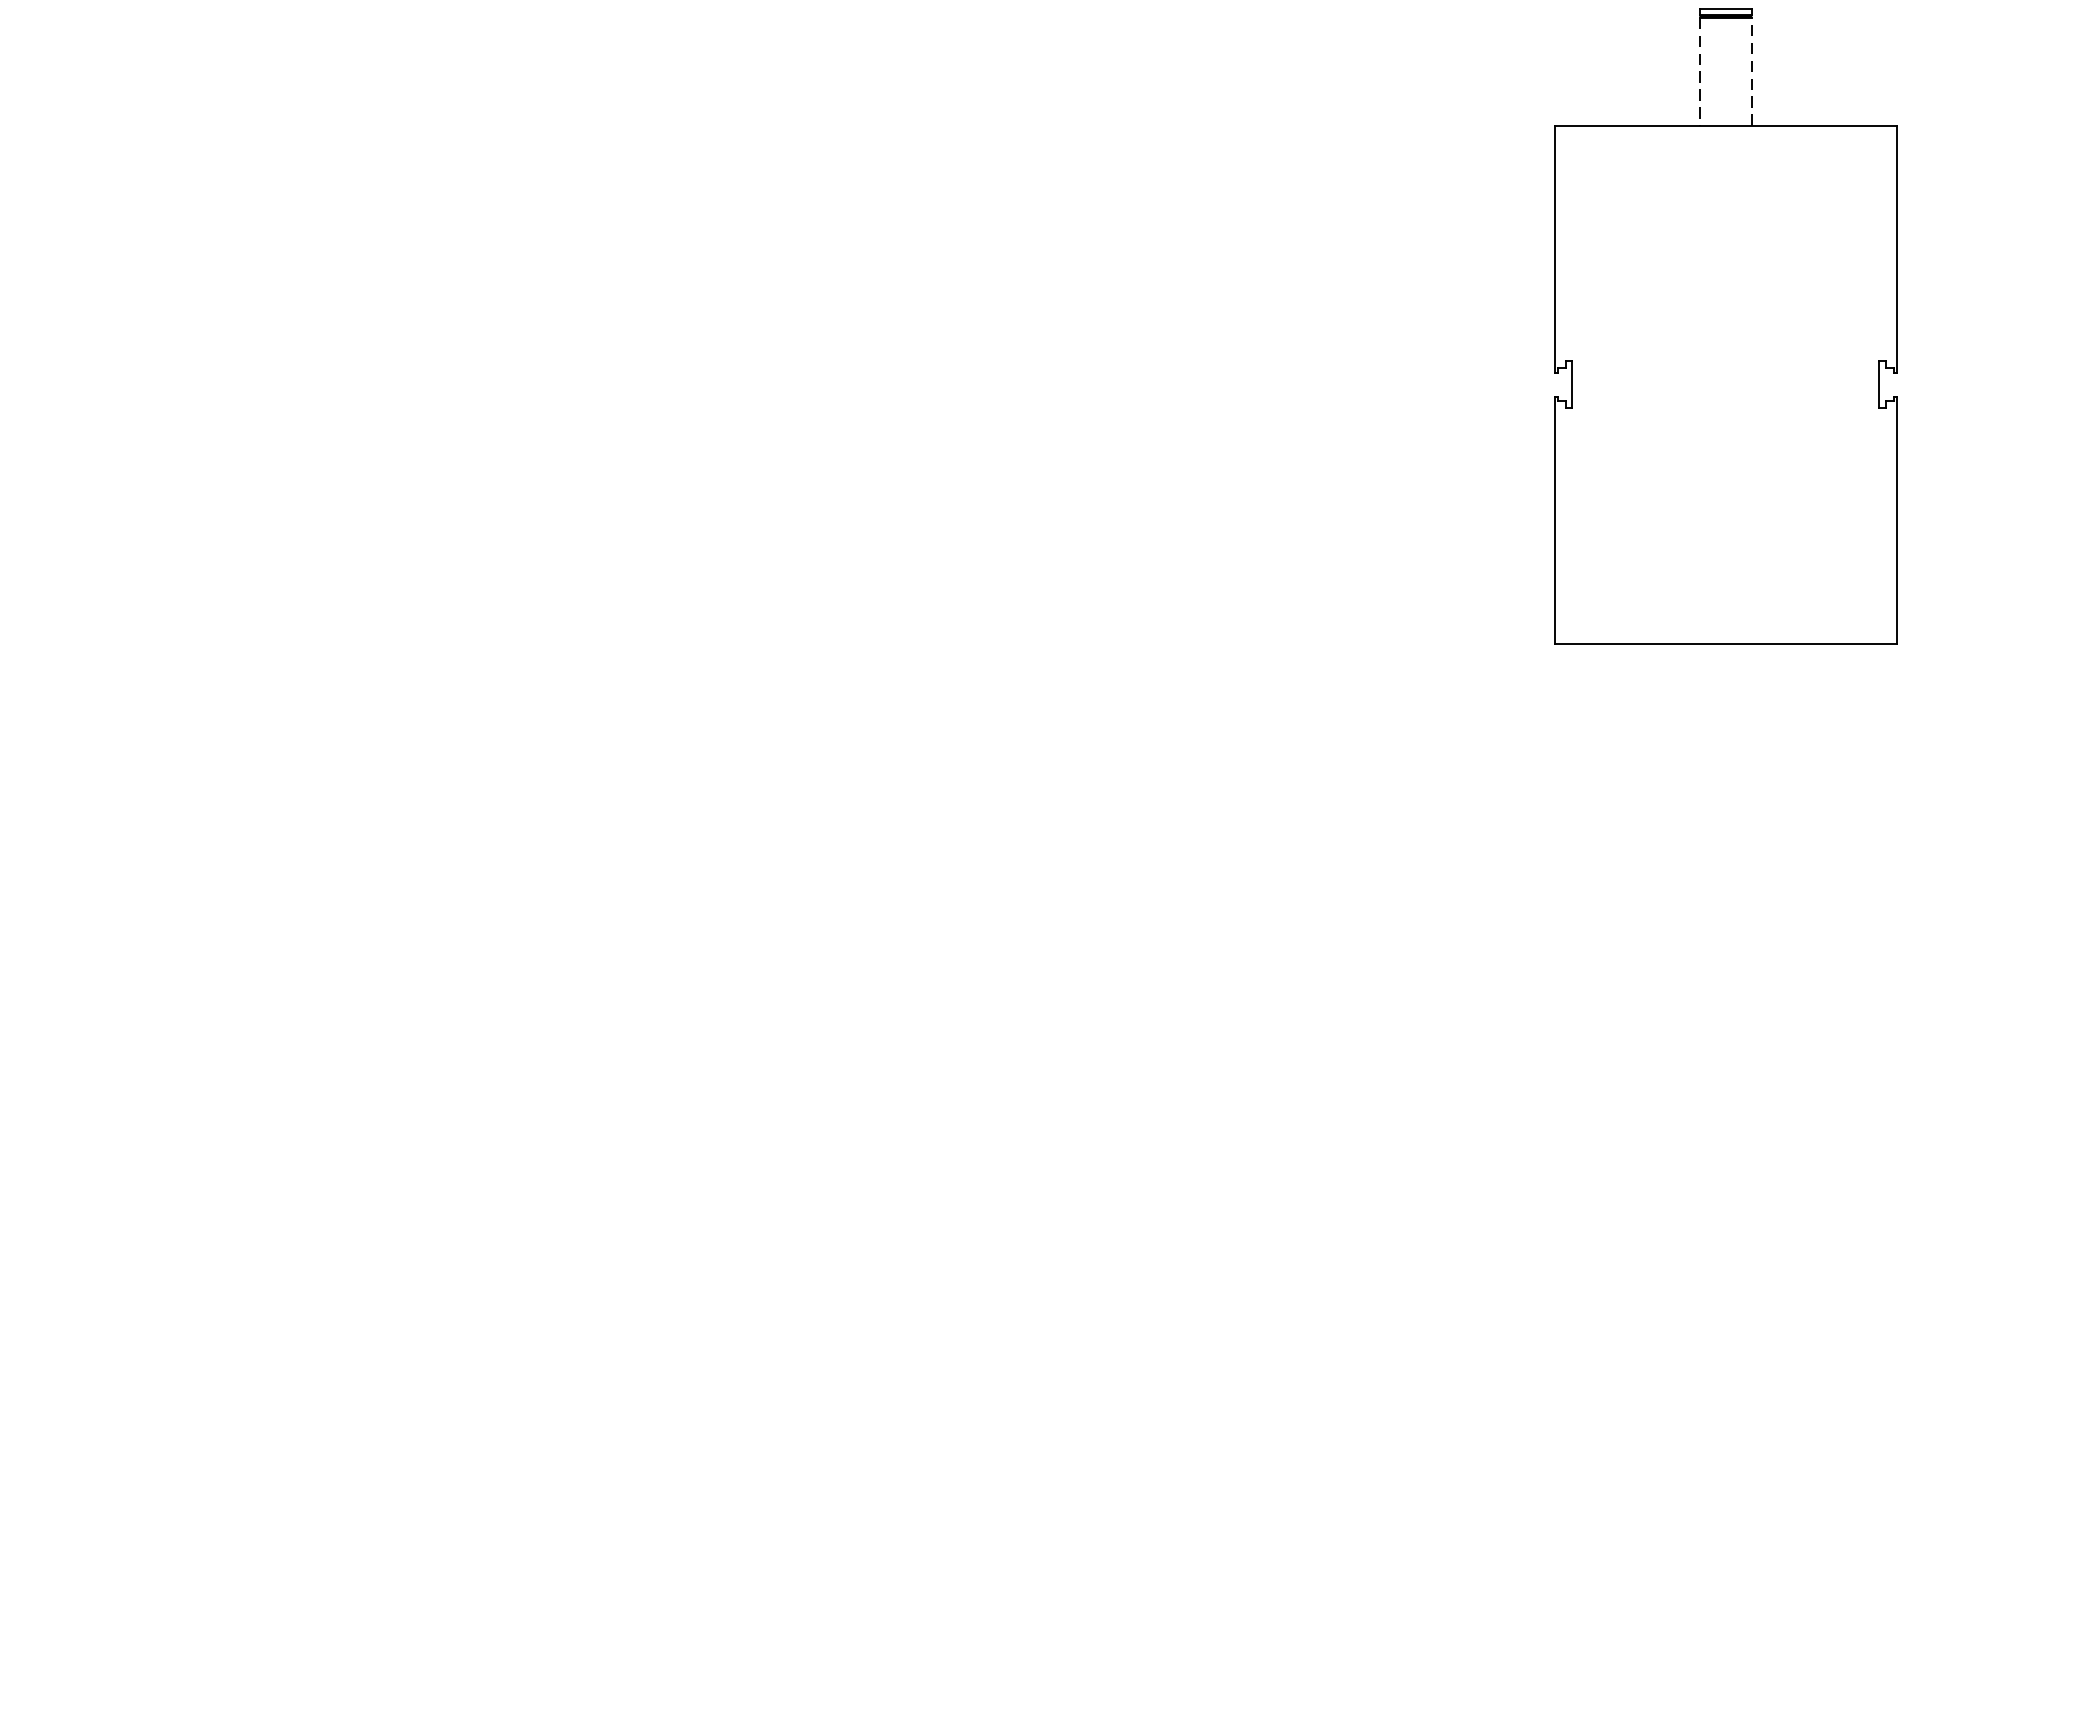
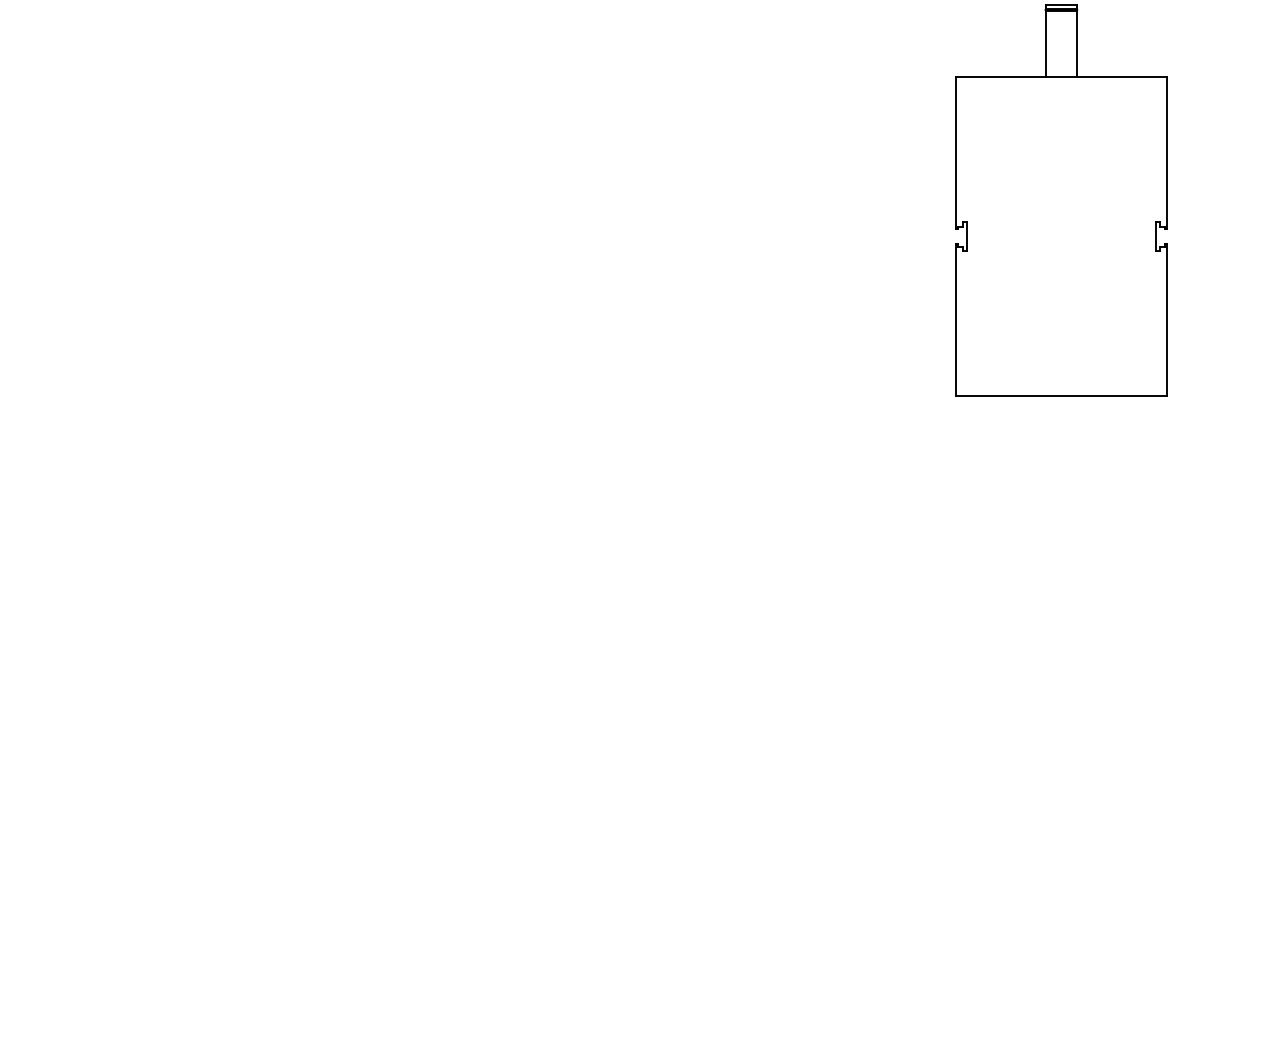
line: (1751, 70) -> (1077, 43), dashed -> solid
line: (1699, 72) -> (1045, 44), dashed -> solid

